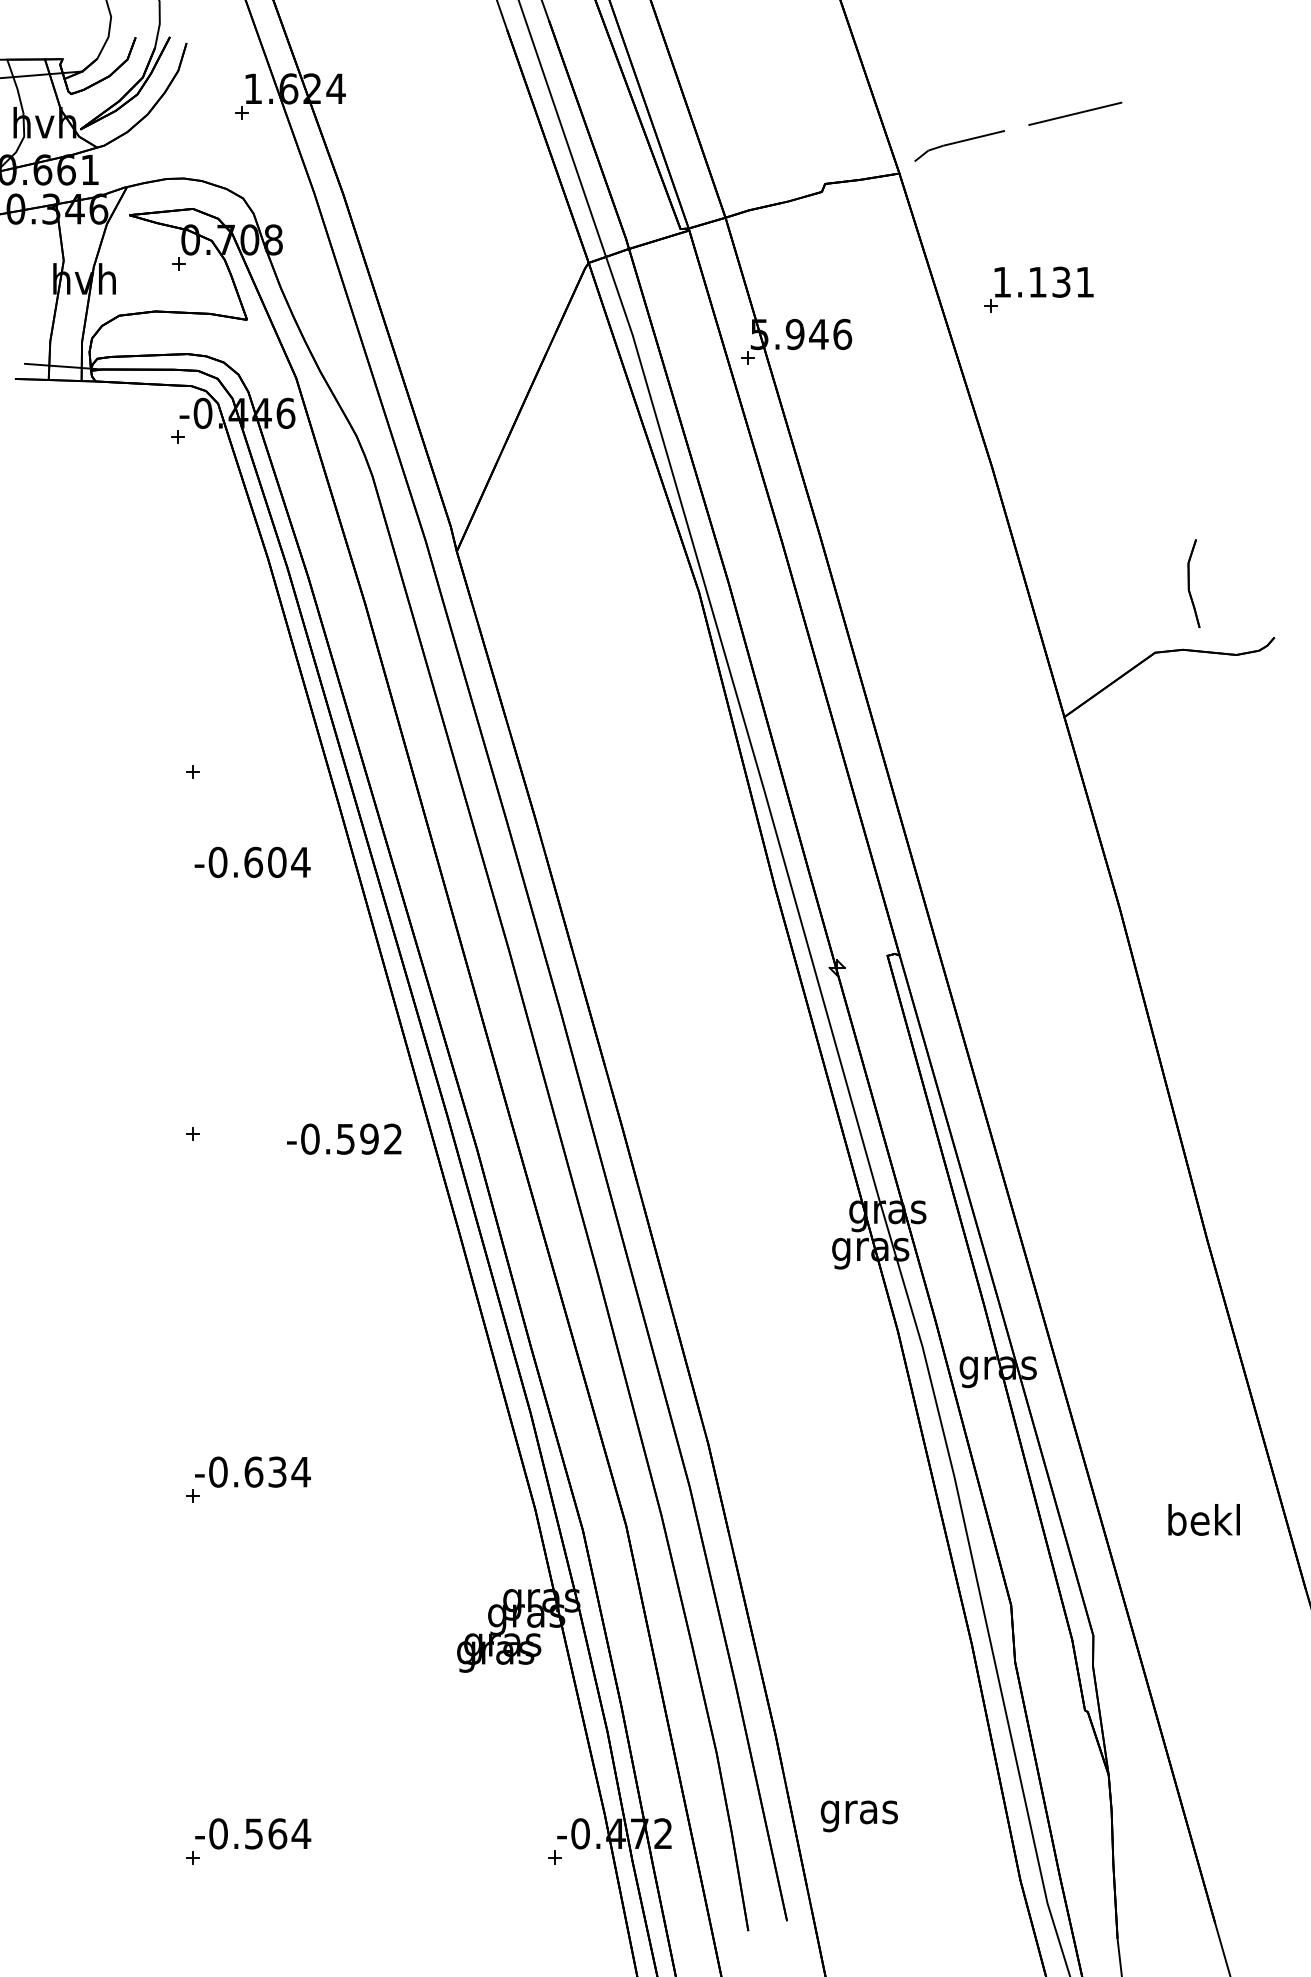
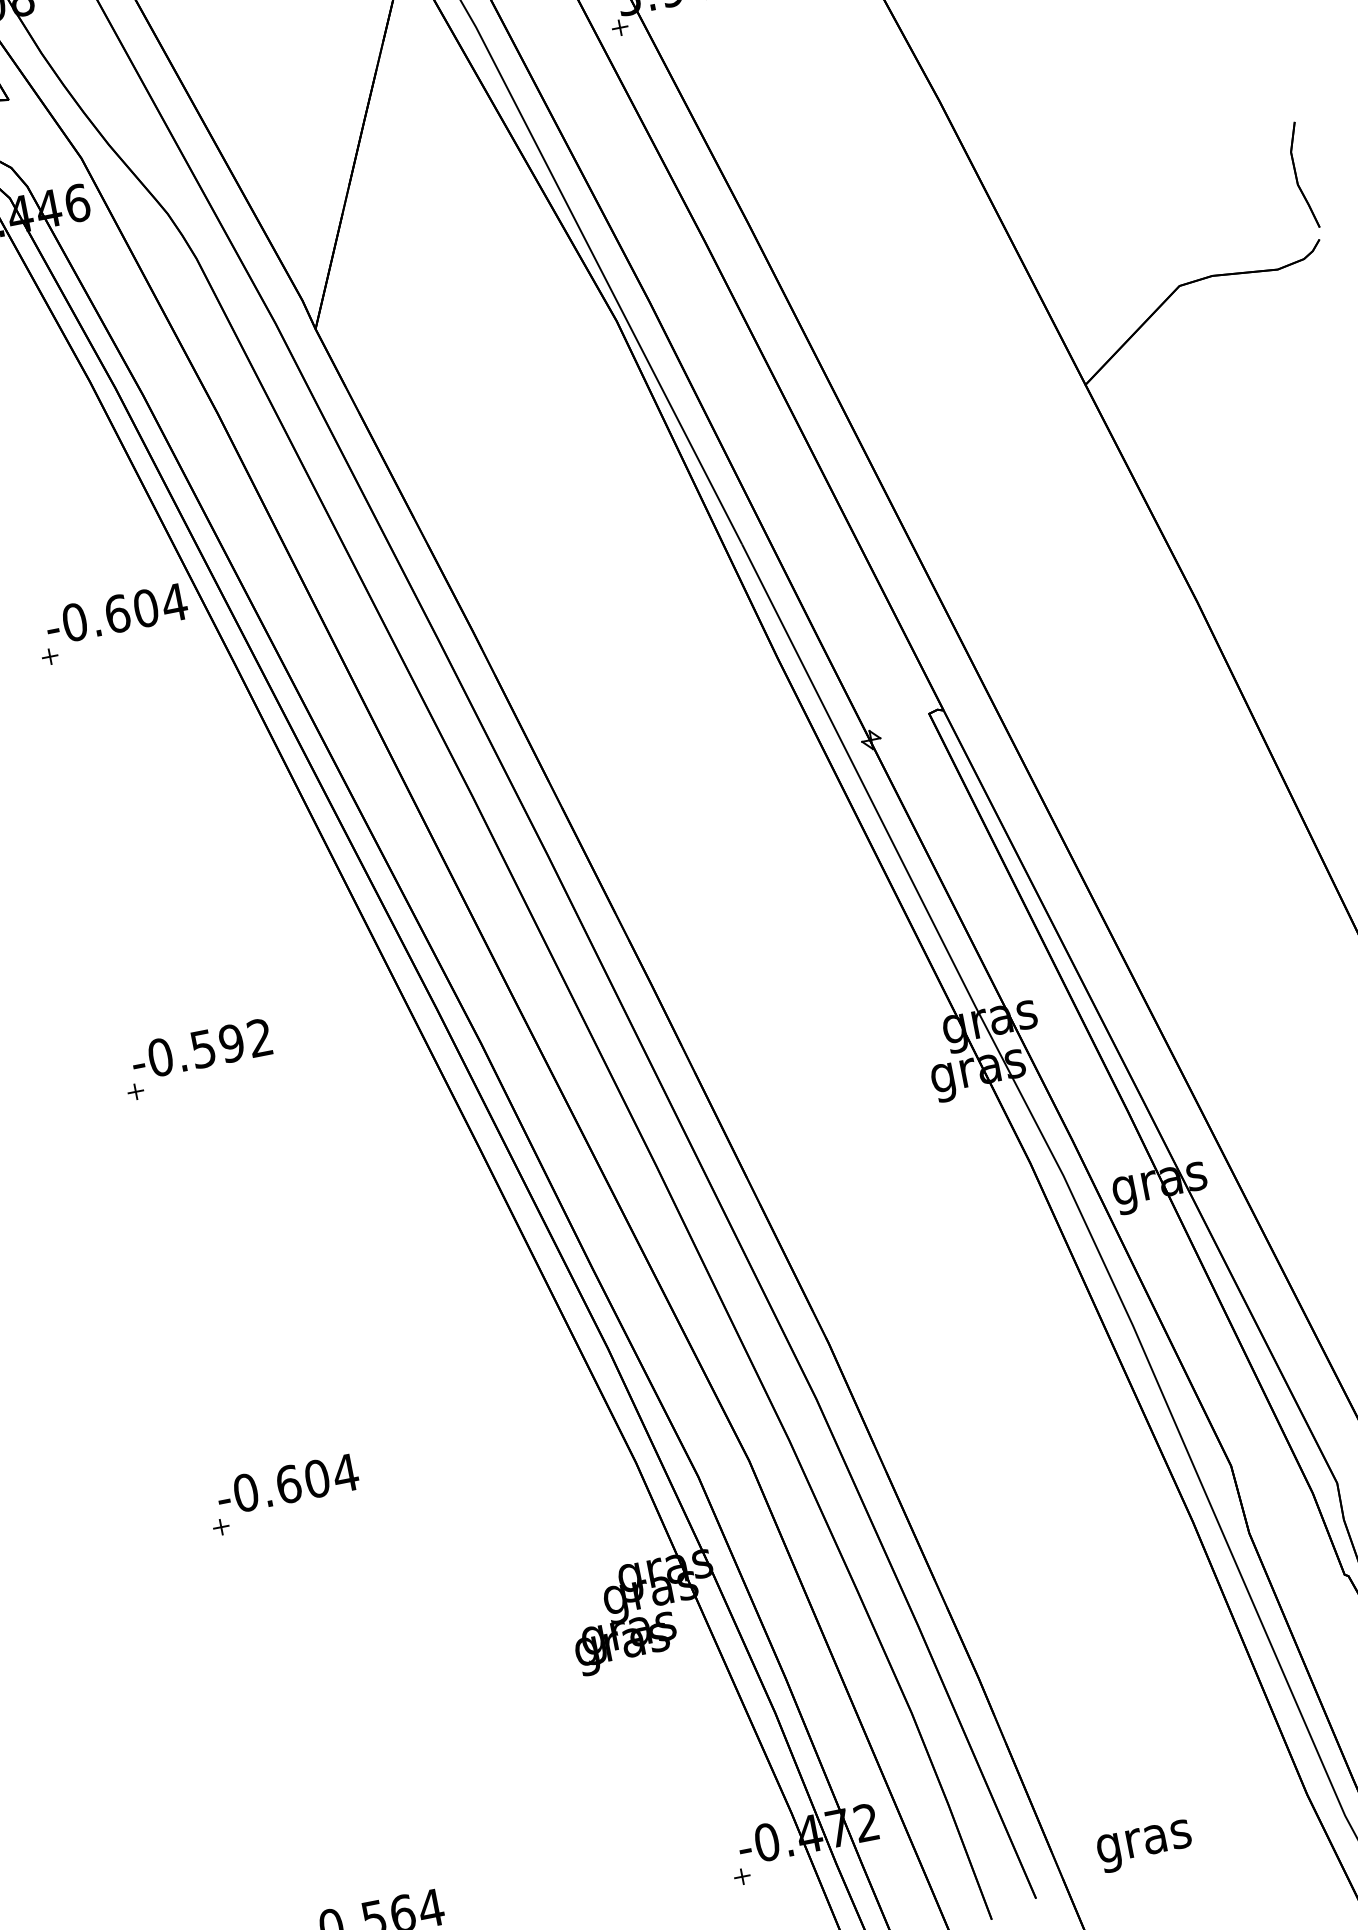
part: (1193, 583) -> (1301, 175), moved
text: (252, 861) -> (116, 613), moved
text: (344, 1138) -> (201, 1048), moved
text: (277, 1471) -> (317, 1478), -0.634 -> -0.604
text: (858, 1816) -> (1143, 1846), moved

